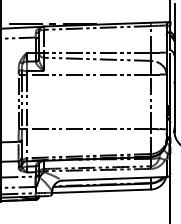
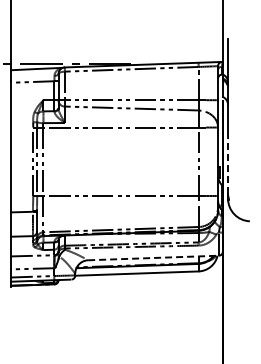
line: (174, 104) -> (228, 165), solid -> dashed
line: (115, 178) -> (154, 257), solid -> dashed

